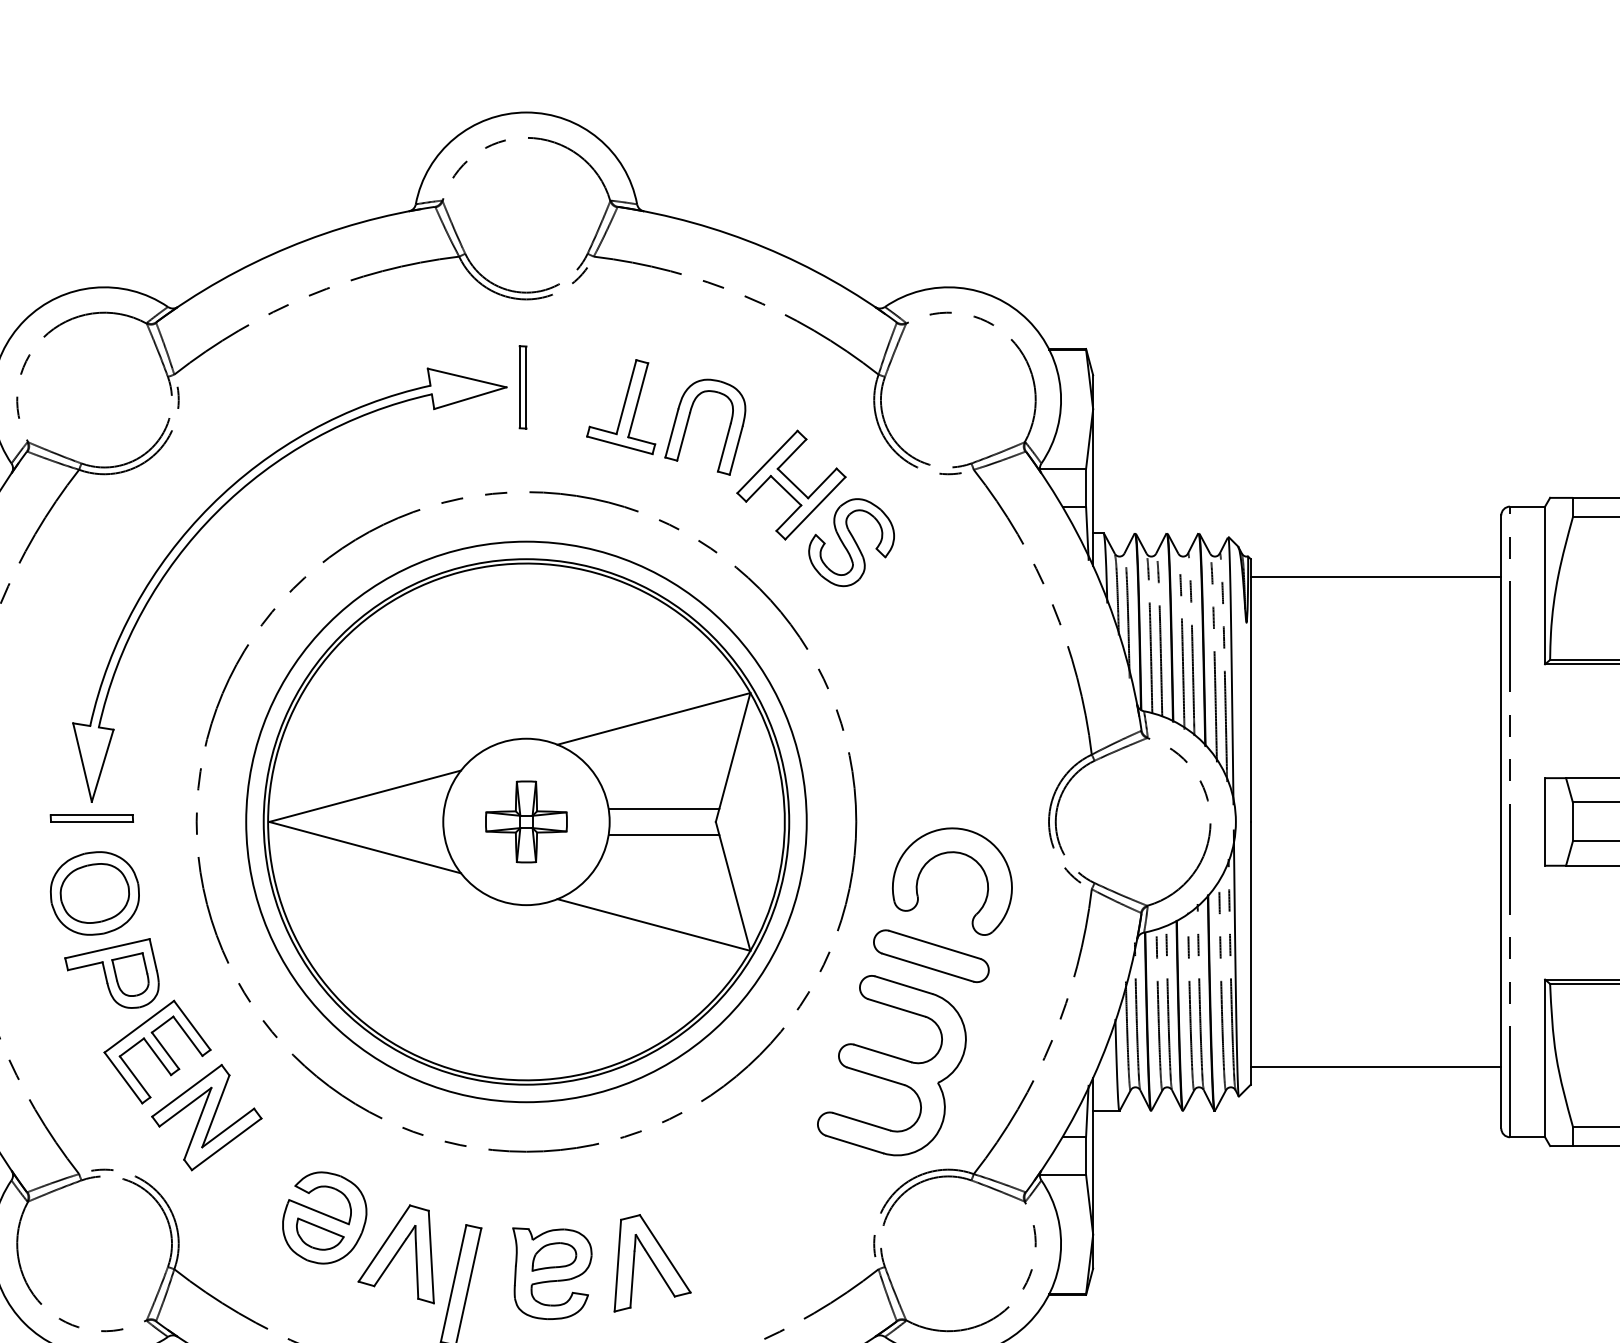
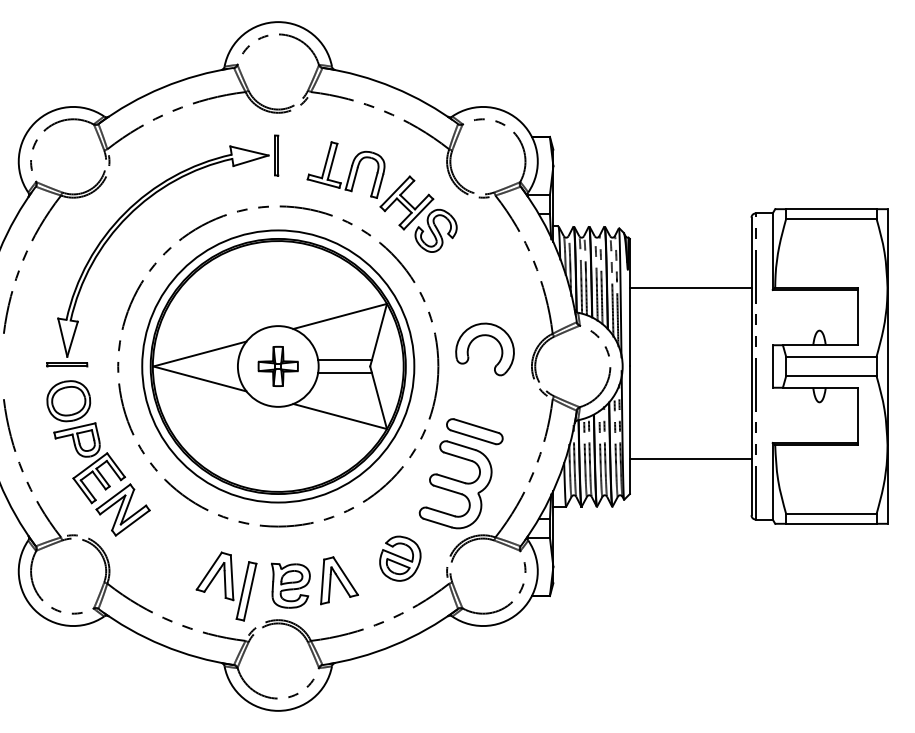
line: (1375, 576) -> (690, 288), moved
part: (951, 854) -> (484, 336), moved
line: (1375, 1067) -> (690, 458), moved
part: (325, 1217) -> (400, 558), moved

